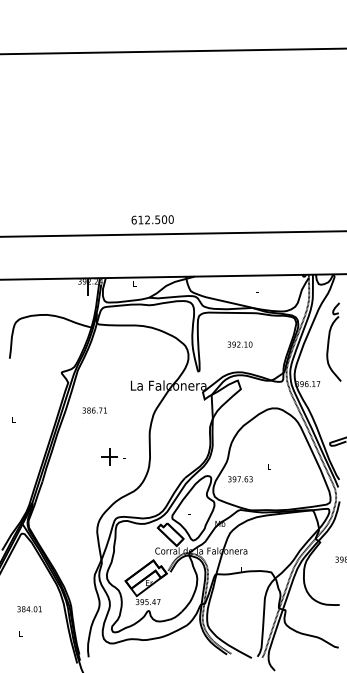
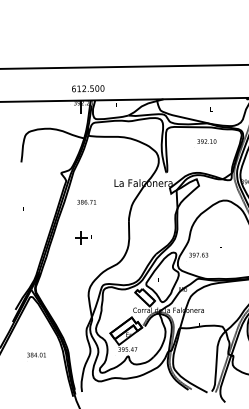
text: (152, 219) -> (88, 88), moved
text: (239, 344) -> (206, 141), moved
part: (113, 456) -> (84, 237), moved

